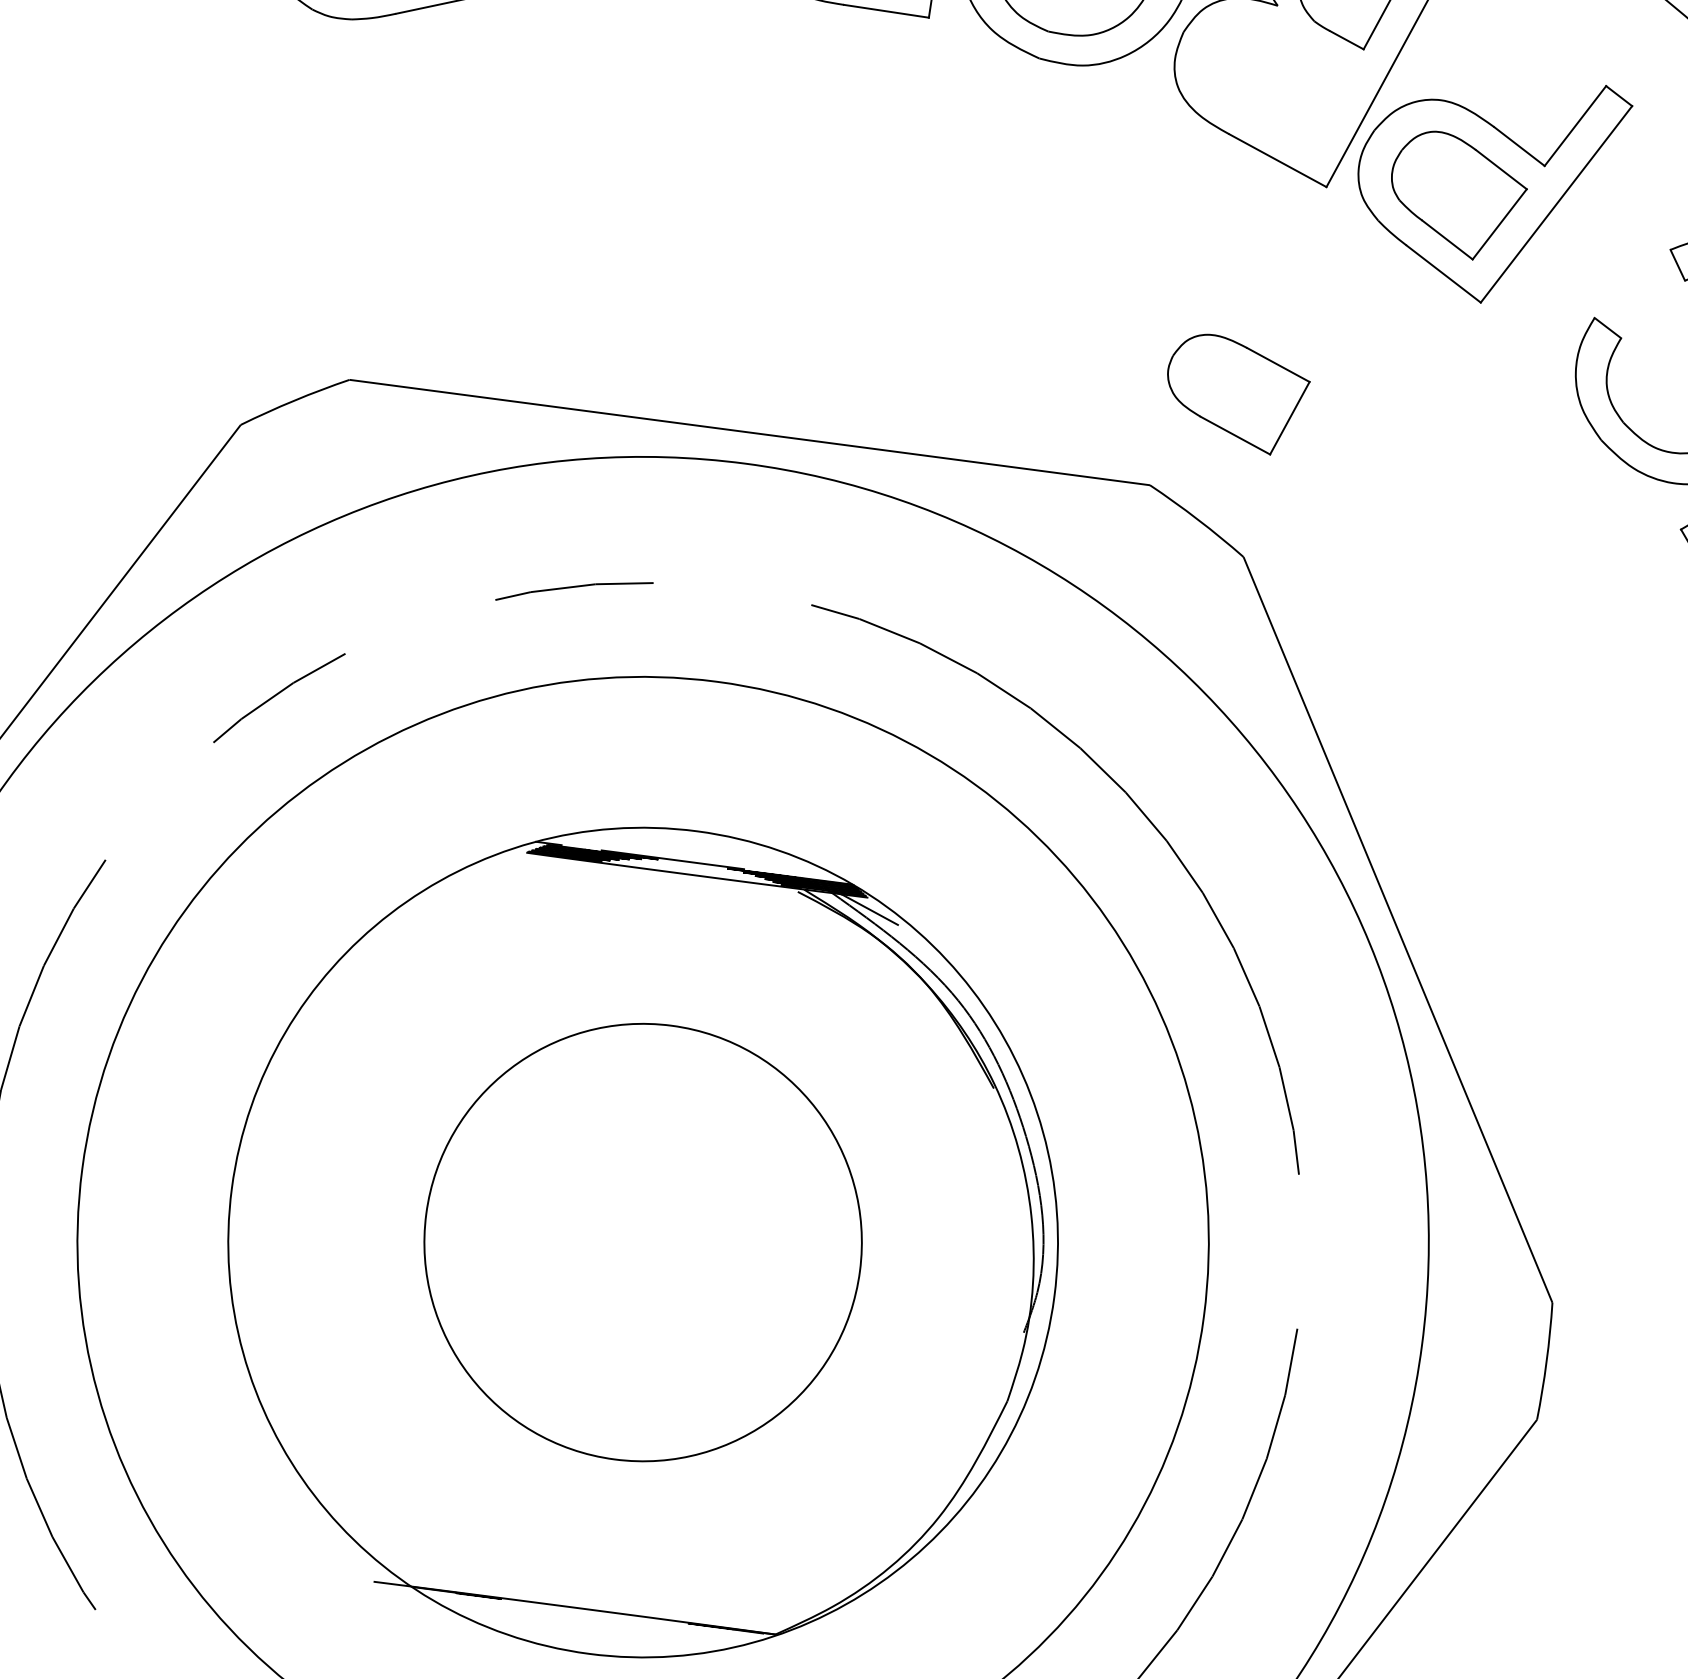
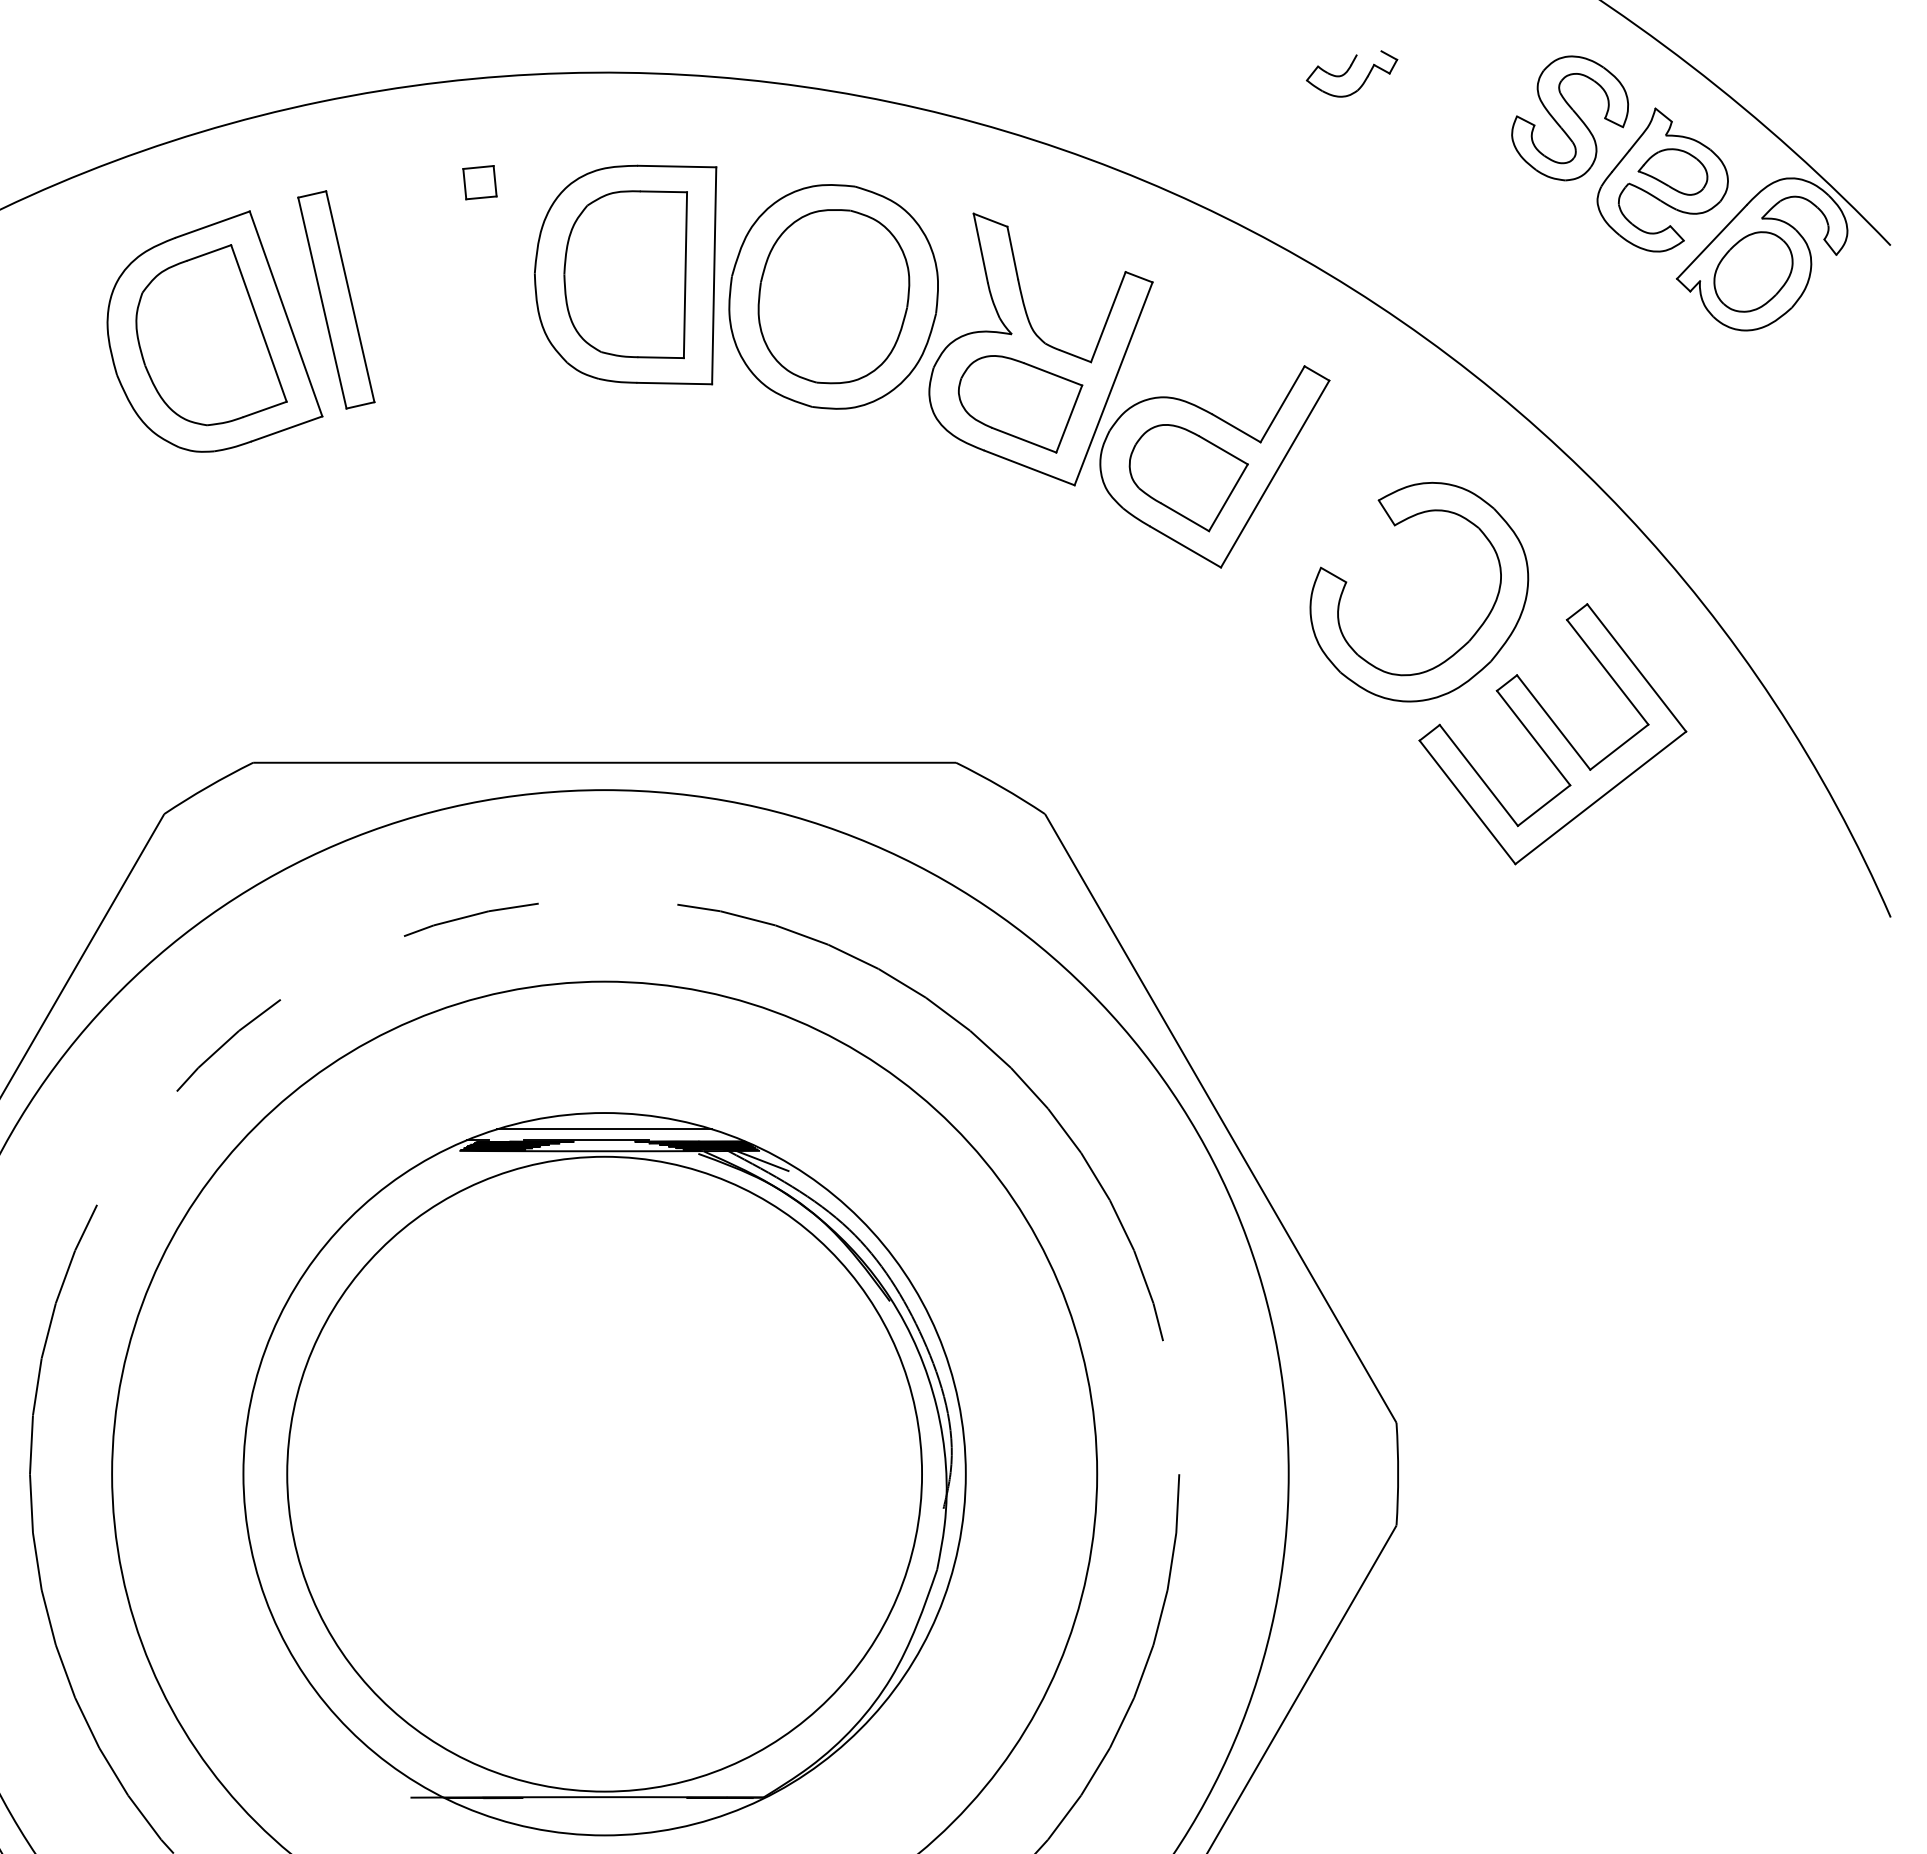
part: (1236, 394) -> (1020, 404), moved
line: (694, 850) -> (604, 1129), added
circle: (643, 1241) -> (604, 1473), size x1.67

